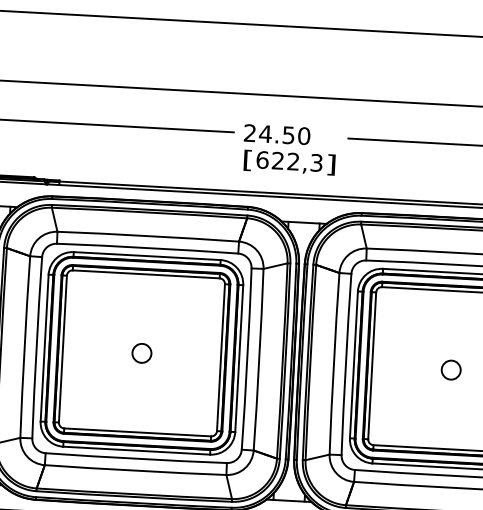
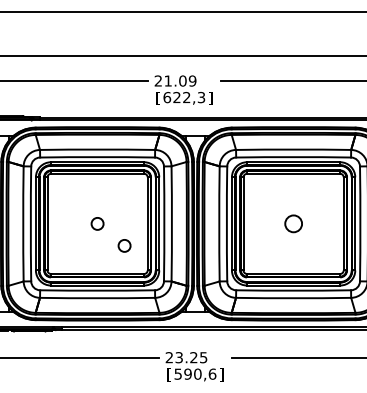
text: (285, 134) -> (180, 80), 24.50 -> 21.09
circle: (451, 369) -> (293, 223), size x1.4
circle: (182, 389) -> (124, 245), added

